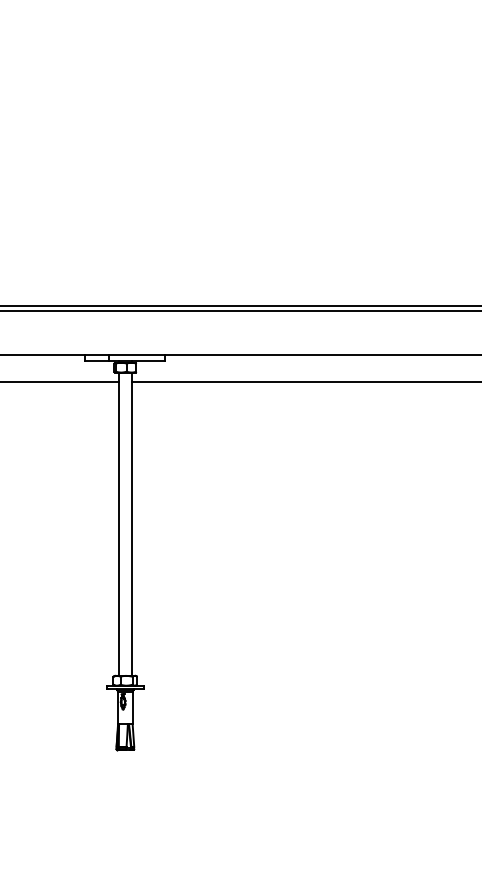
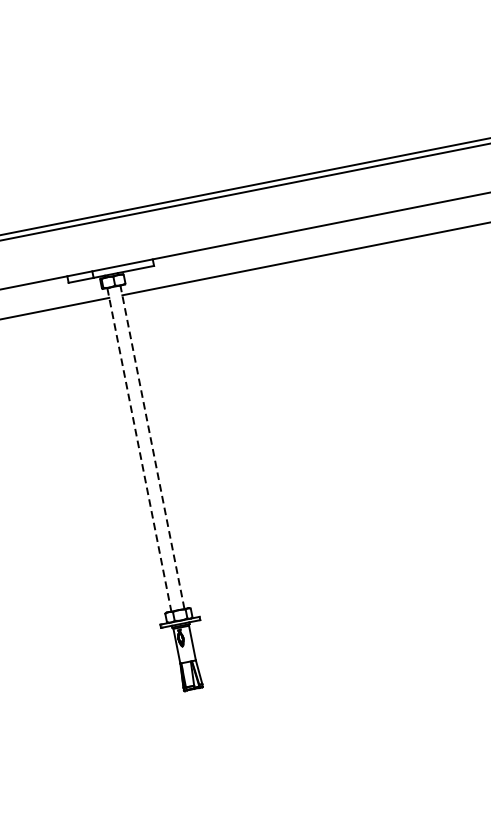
line: (119, 524) -> (139, 450), solid -> dashed
line: (131, 524) -> (152, 447), solid -> dashed

